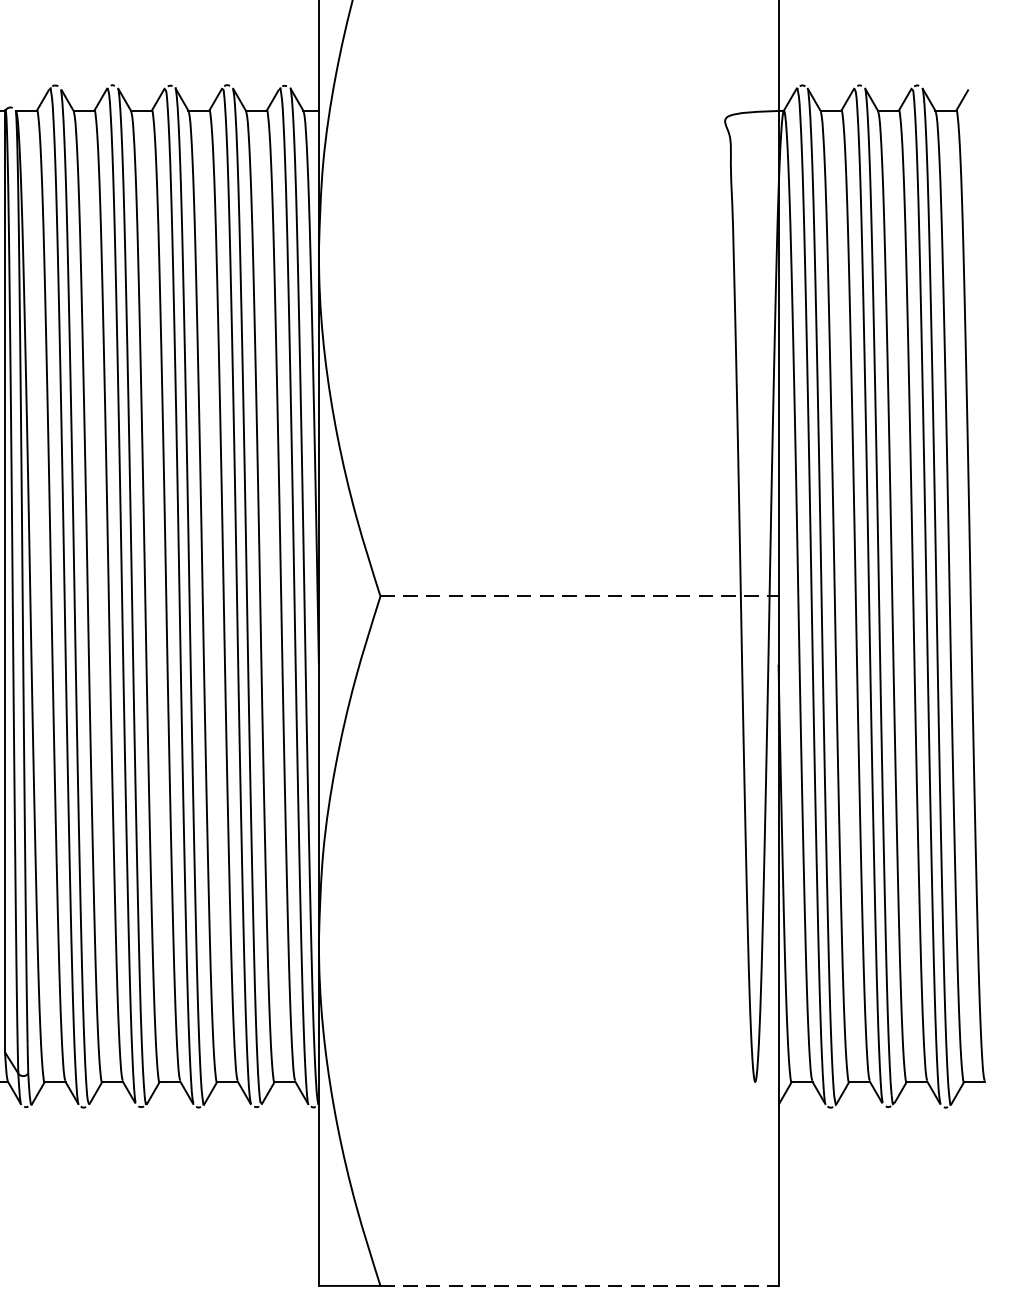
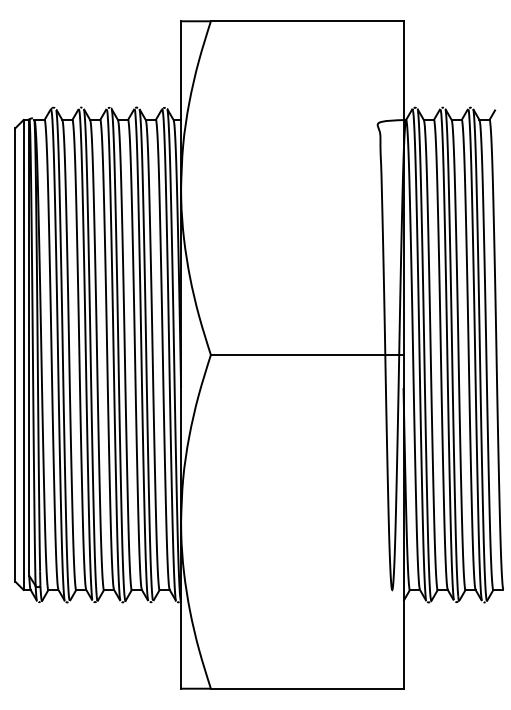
line: (580, 597) -> (307, 355), dashed -> solid
line: (580, 1285) -> (307, 688), dashed -> solid

